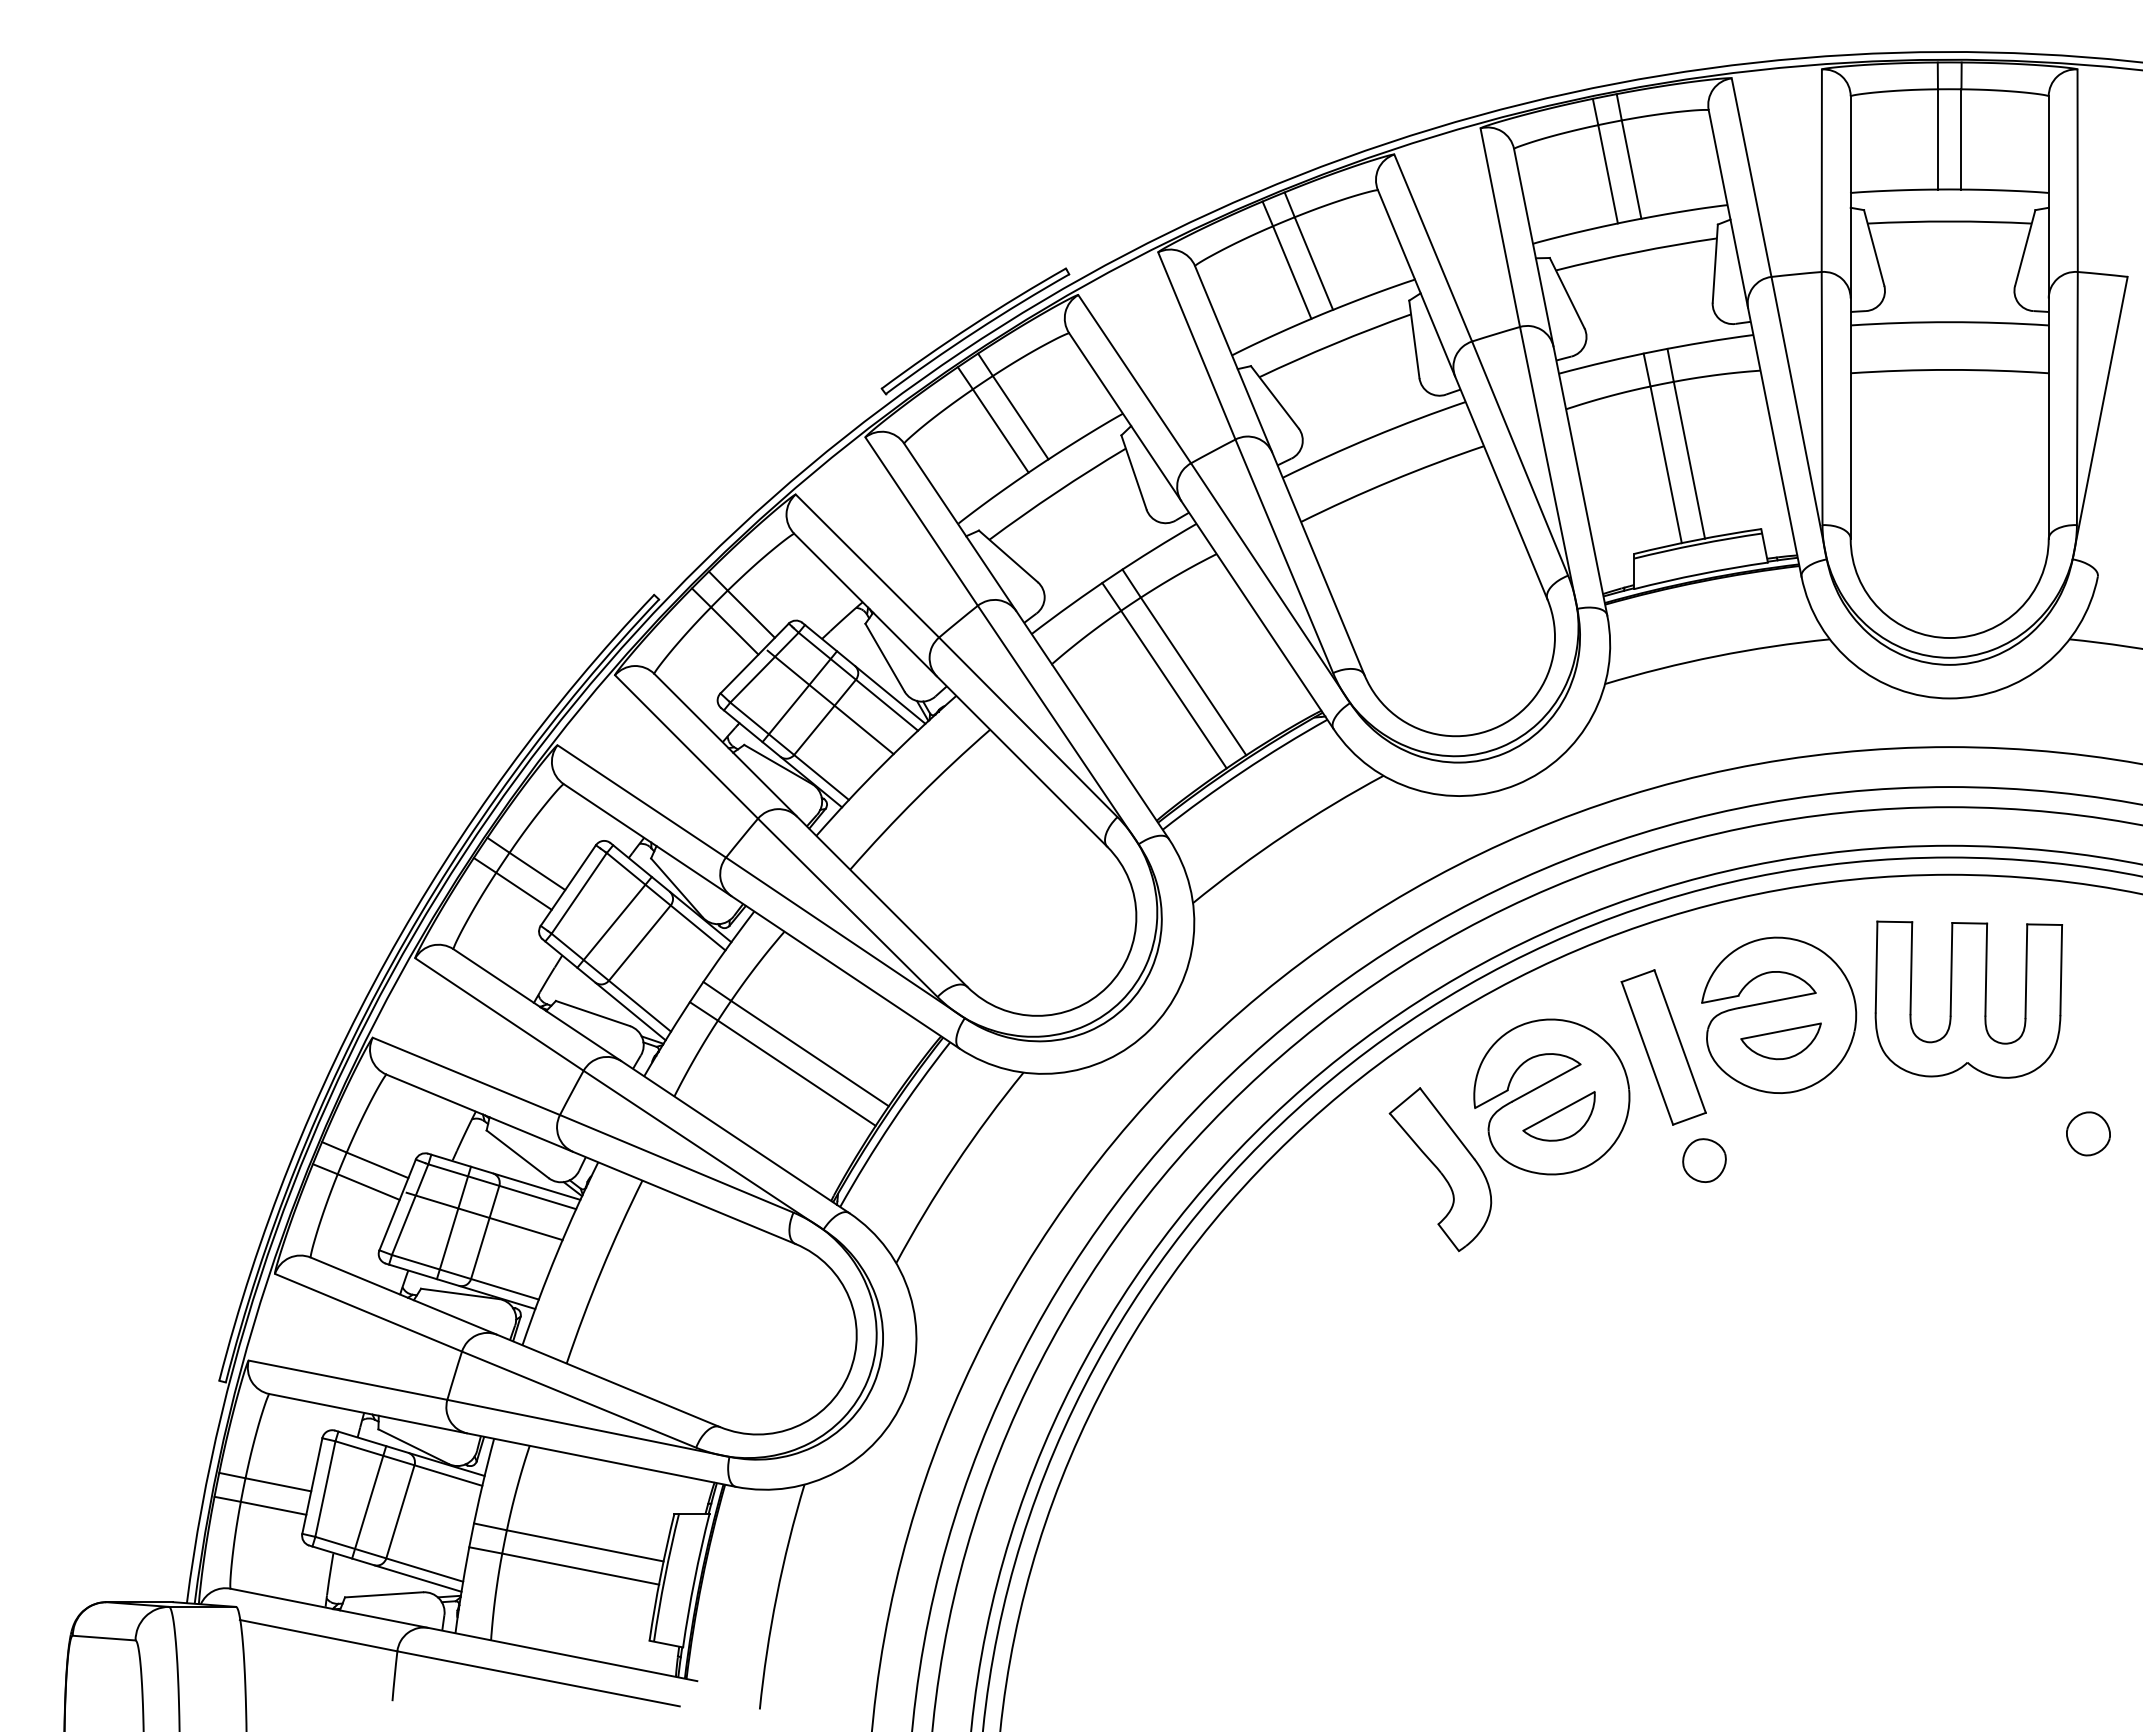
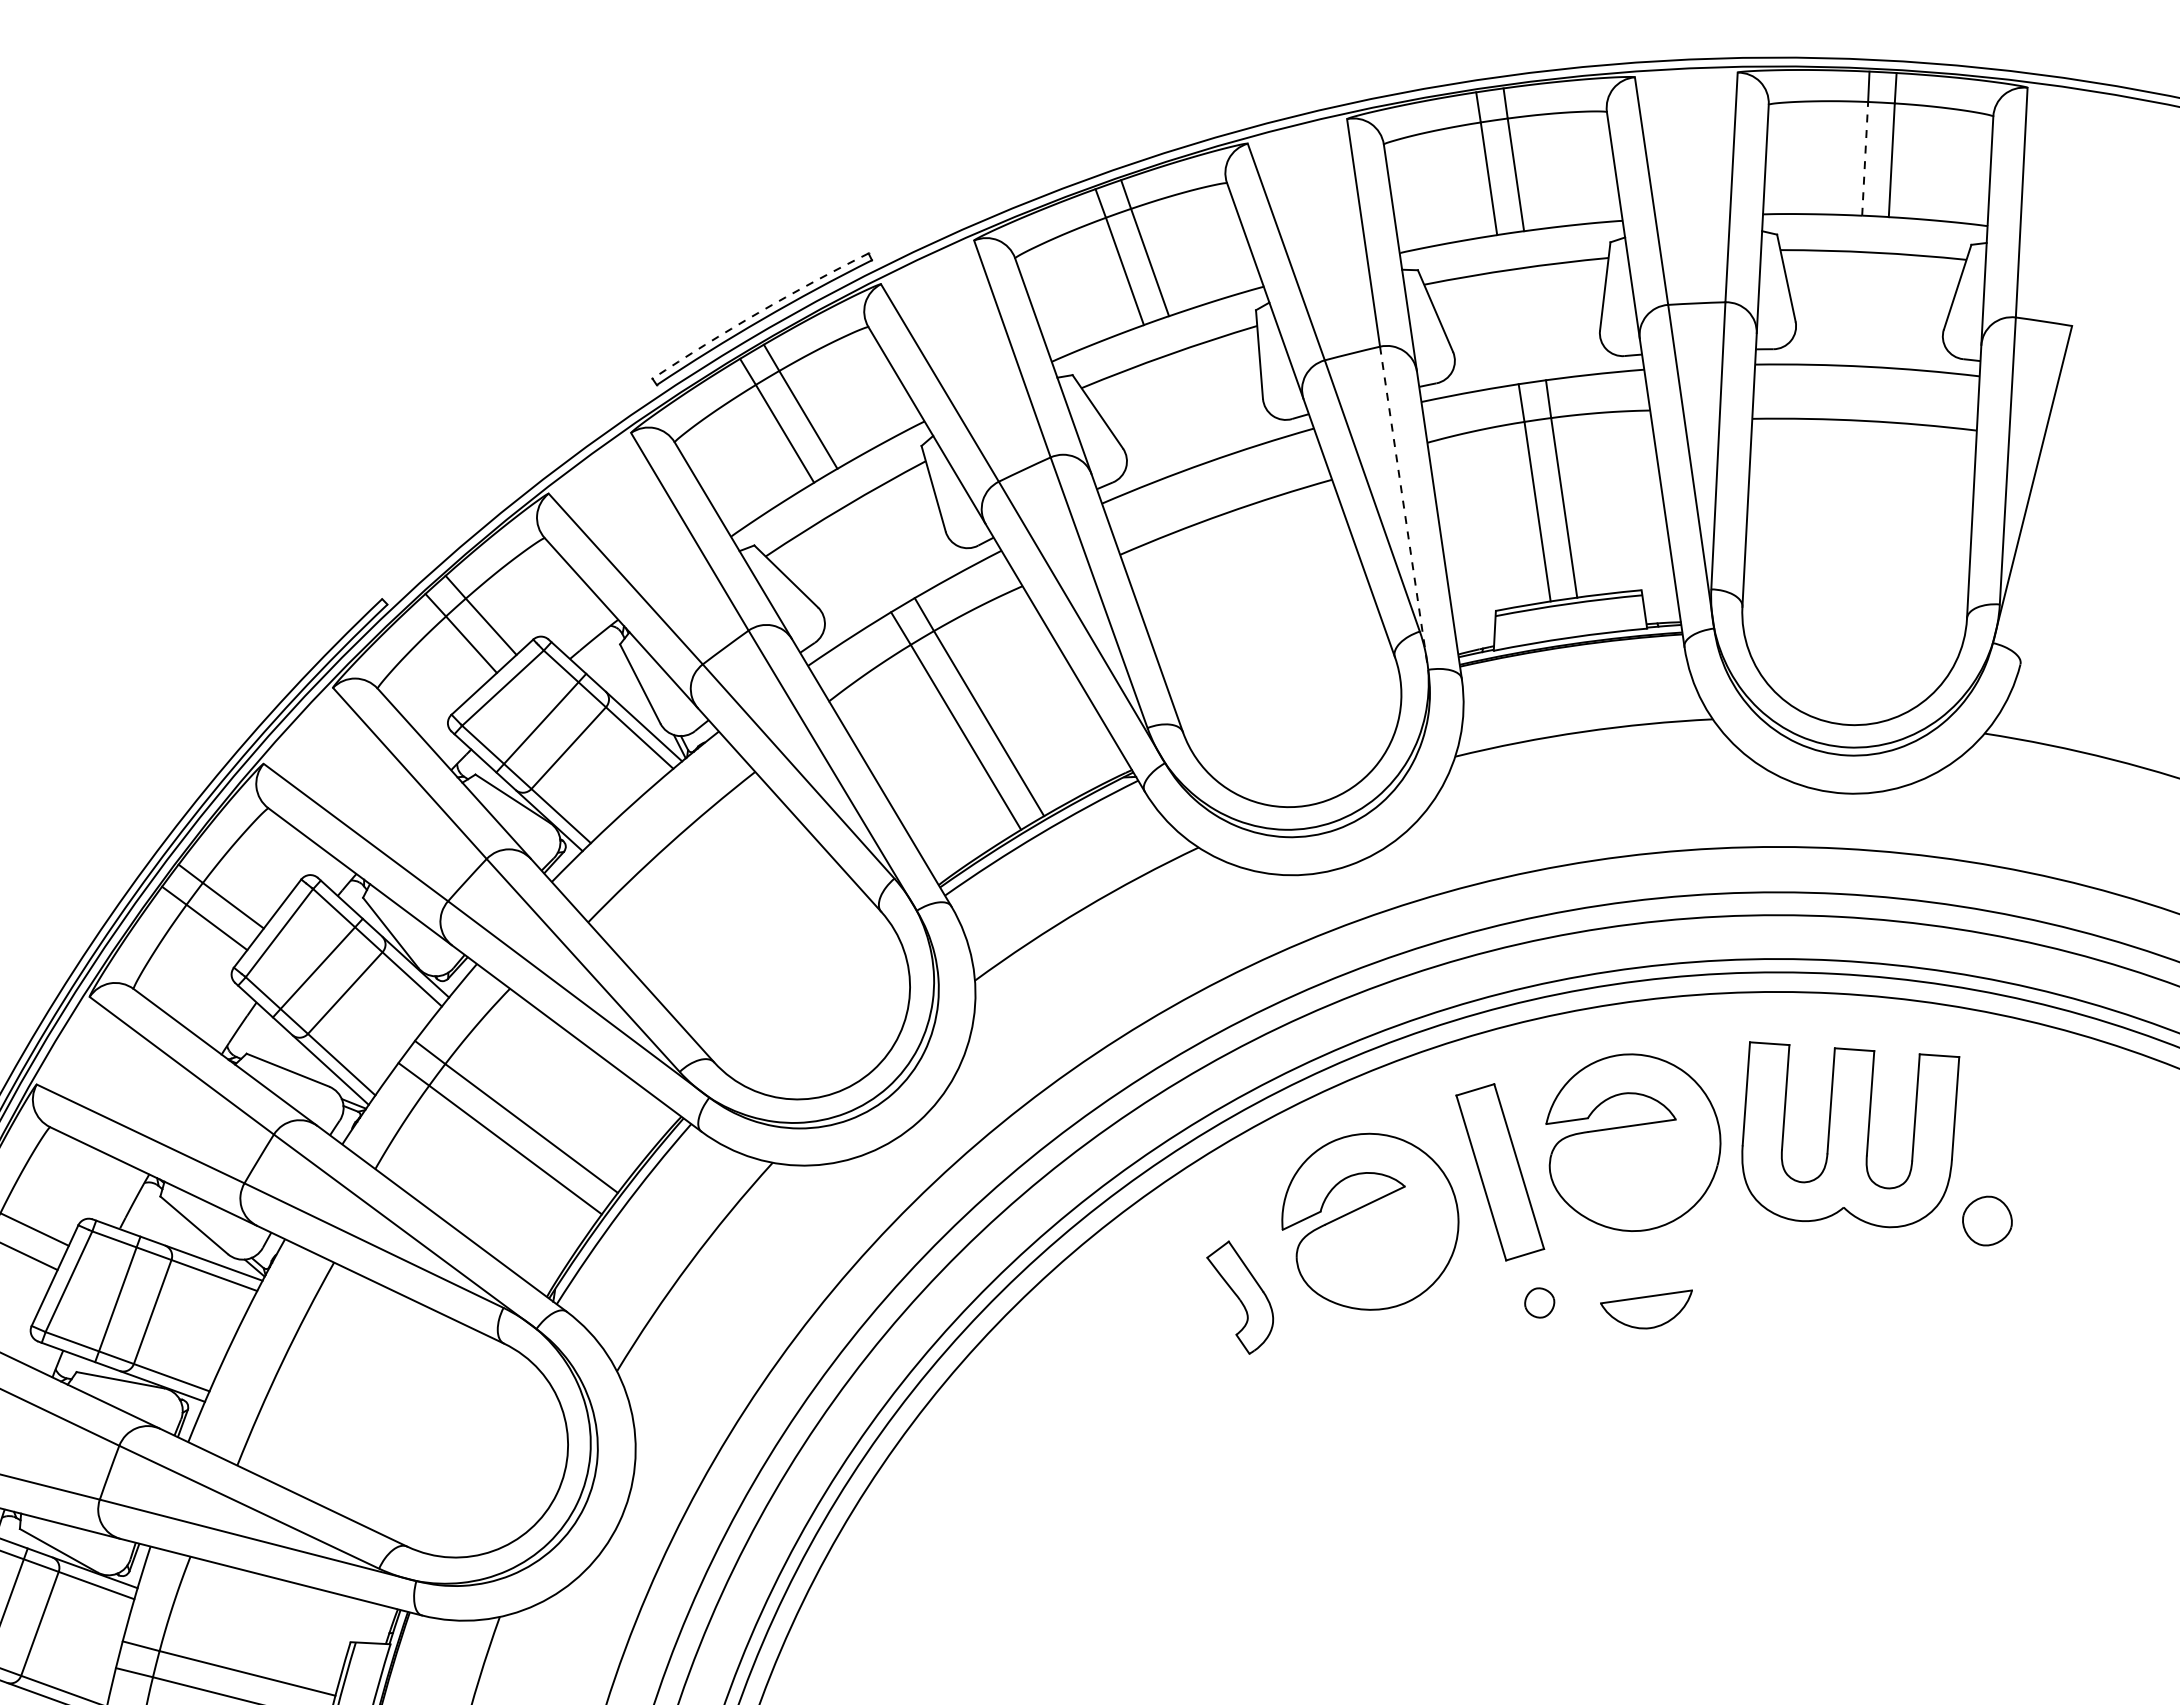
line: (1937, 138) -> (1864, 157), solid -> dashed
arc: (972, 325) -> (759, 312), solid -> dashed
line: (1548, 467) -> (1403, 507), solid -> dashed
line: (830, 702) -> (575, 731), removed
part: (1780, 1041) -> (1645, 1308), moved
part: (1558, 1116) -> (1376, 1244), removed
part: (2088, 1133) -> (1987, 1220), moved
part: (1704, 1160) -> (1539, 1302), size x0.6
part: (1440, 1169) -> (1239, 1297), size x0.6
line: (484, 1216) -> (152, 1293), removed

